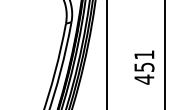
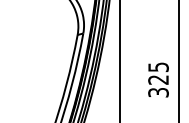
text: (144, 66) -> (158, 79), 451 -> 325

